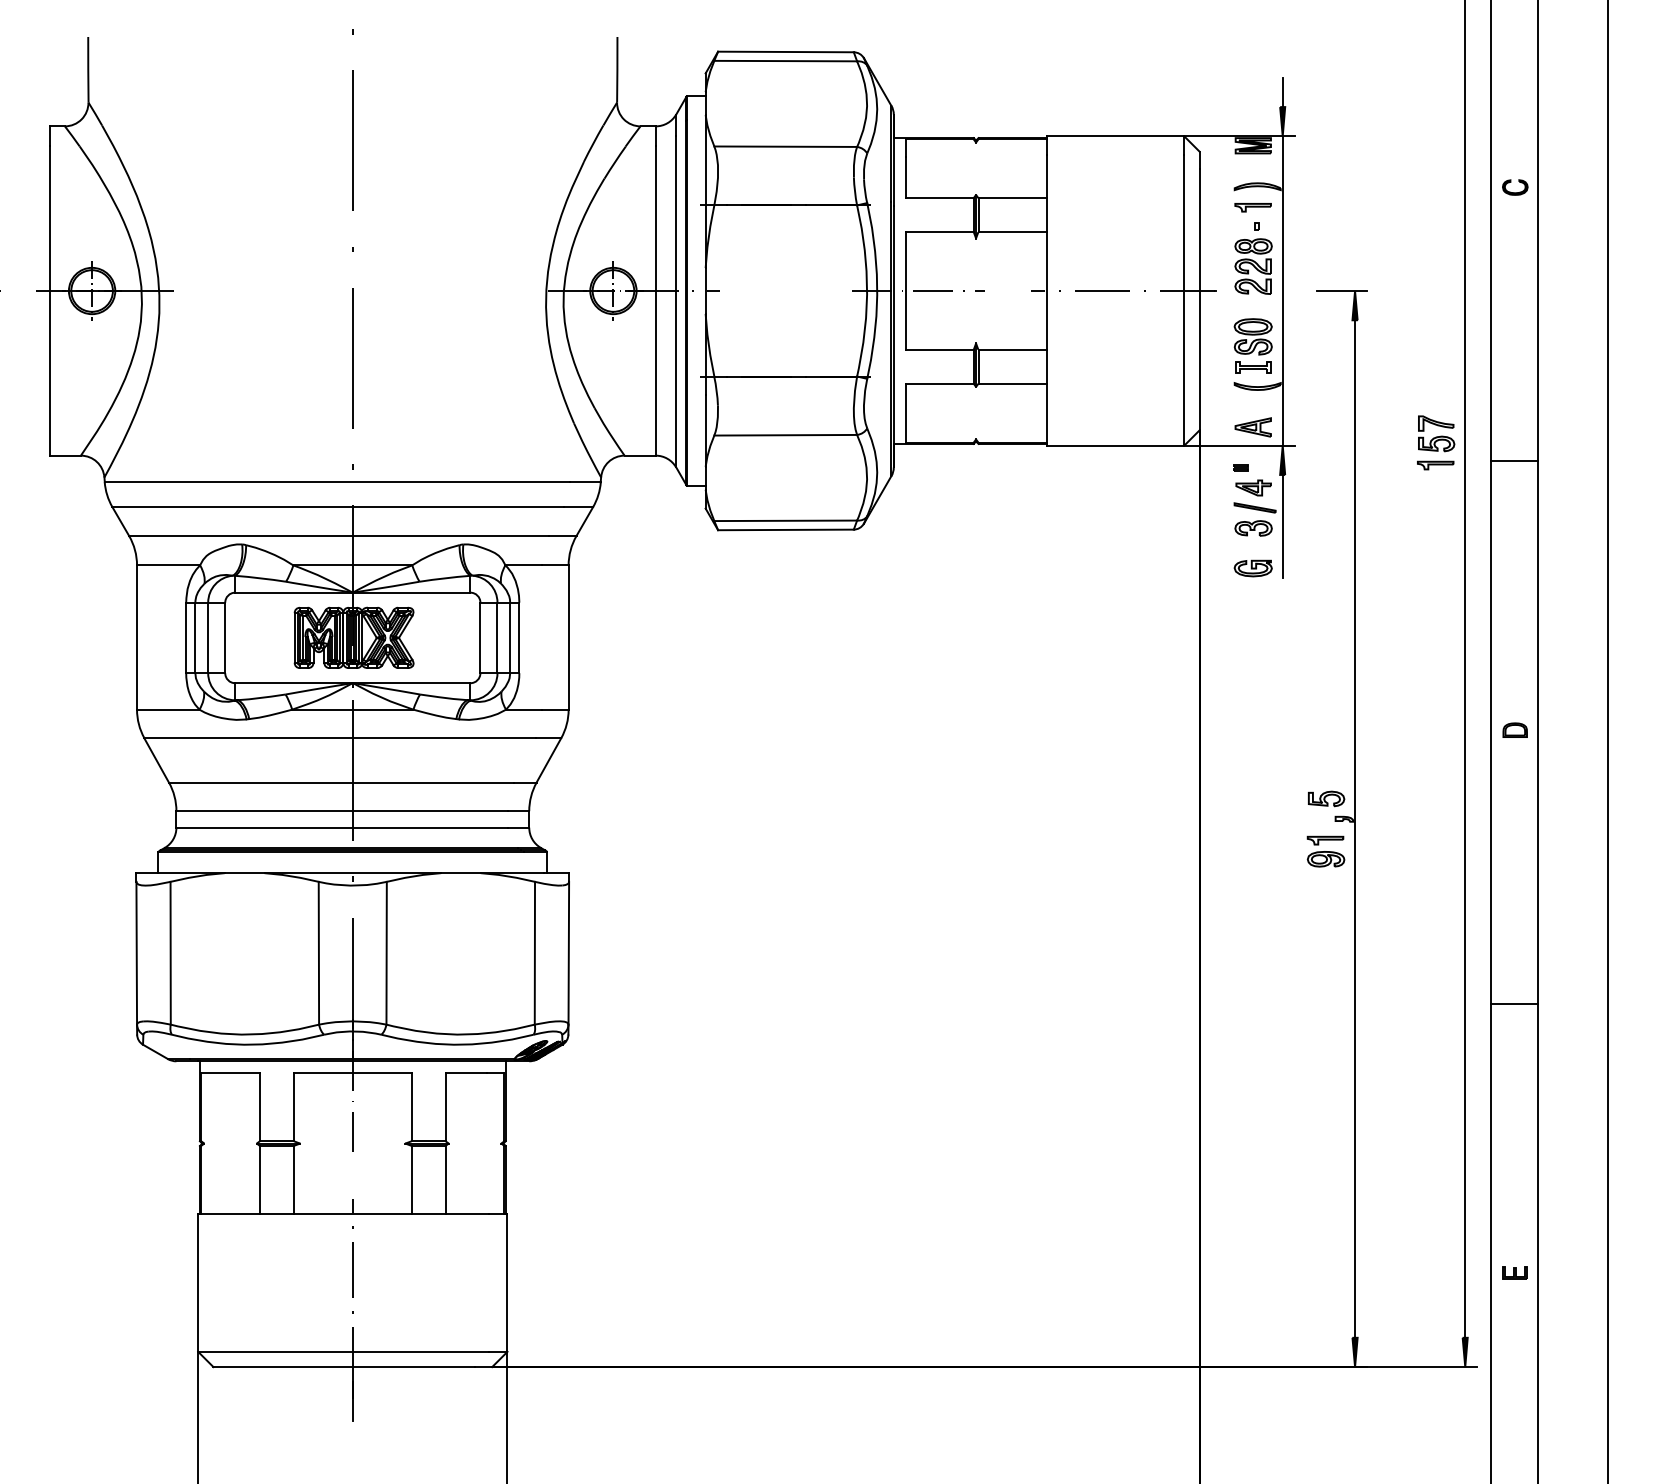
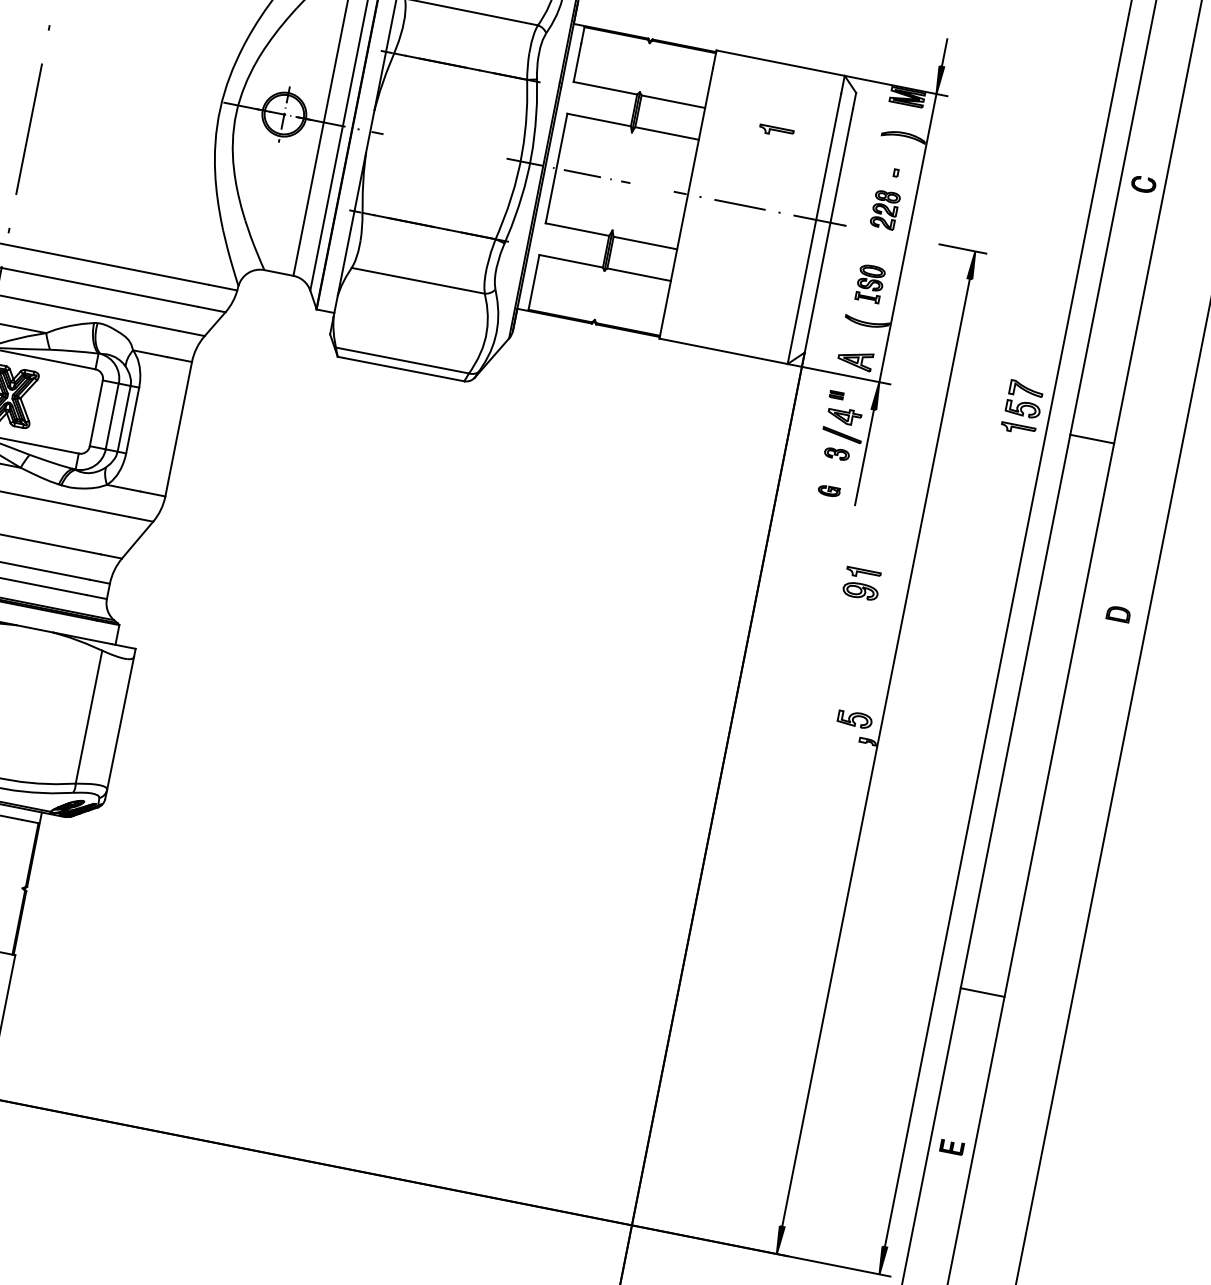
part: (1252, 207) -> (775, 131), moved
part: (1253, 266) -> (885, 209), size x0.7
part: (1252, 345) -> (869, 283), size x0.7
part: (1253, 528) -> (836, 453), size x0.7
part: (1252, 568) -> (828, 491), size x0.6
part: (1514, 729) -> (1118, 613), moved
part: (1325, 851) -> (861, 583), moved
line: (1513, 1003) -> (982, 992), moved
part: (1514, 1272) -> (951, 1146), moved

